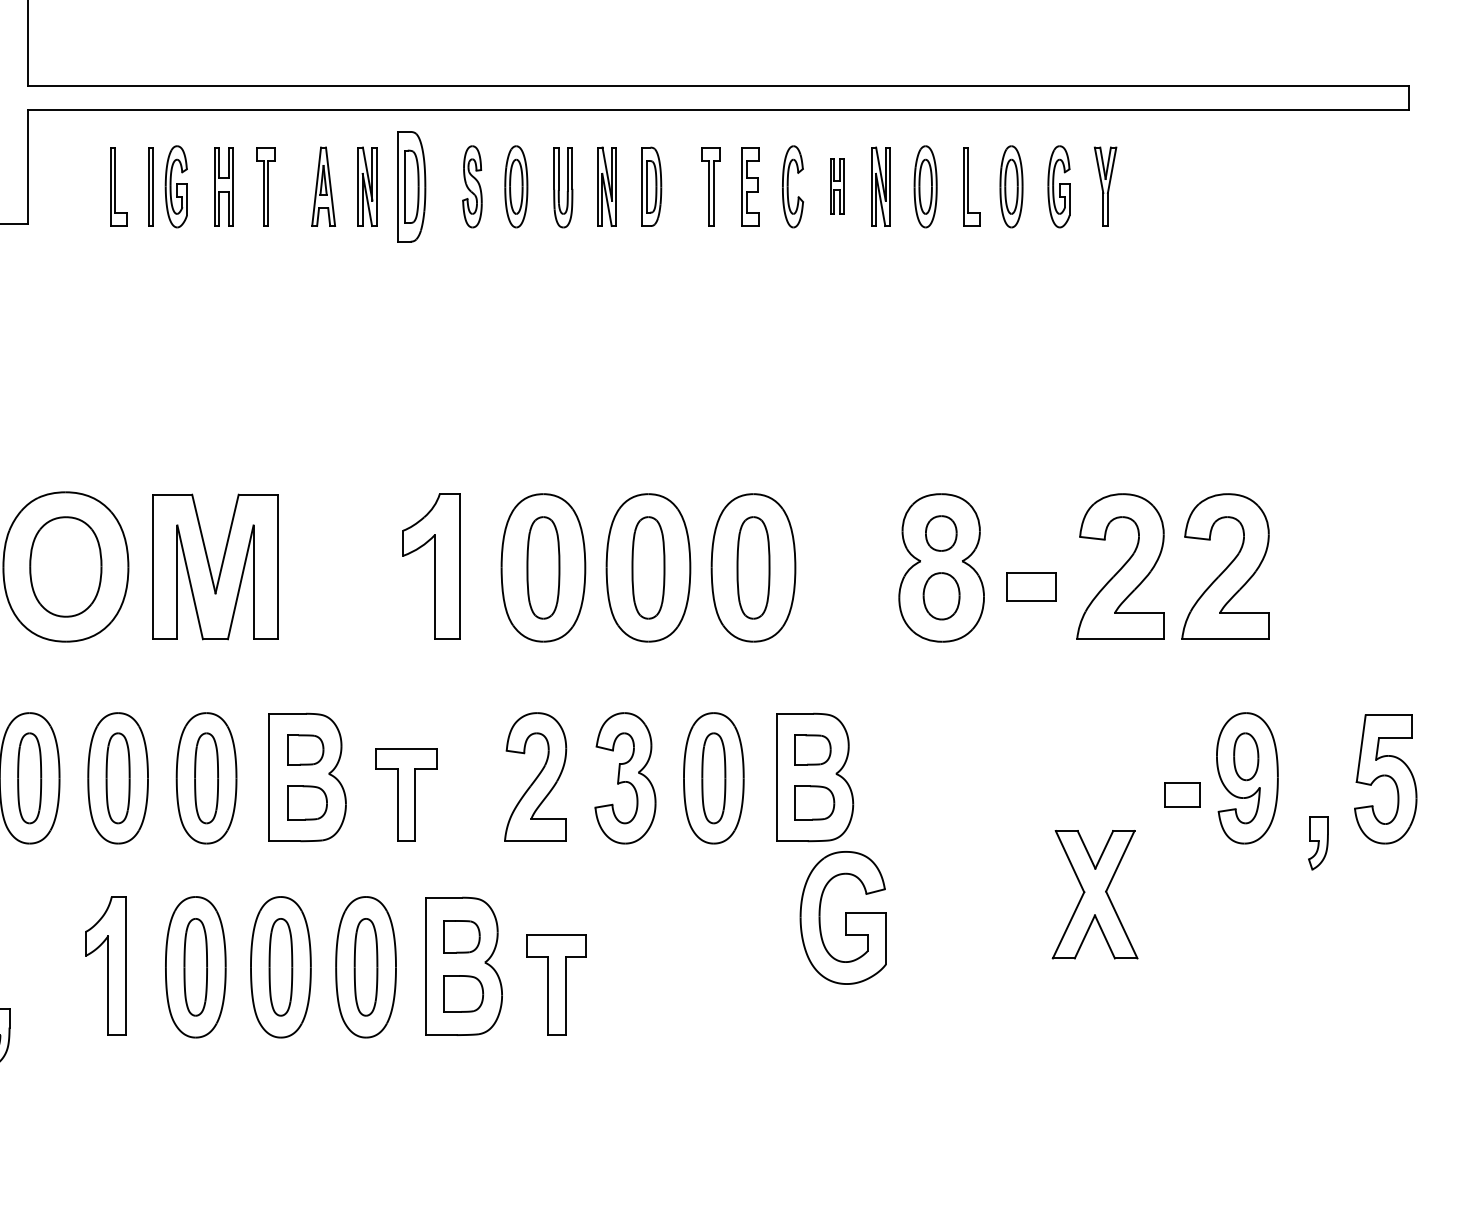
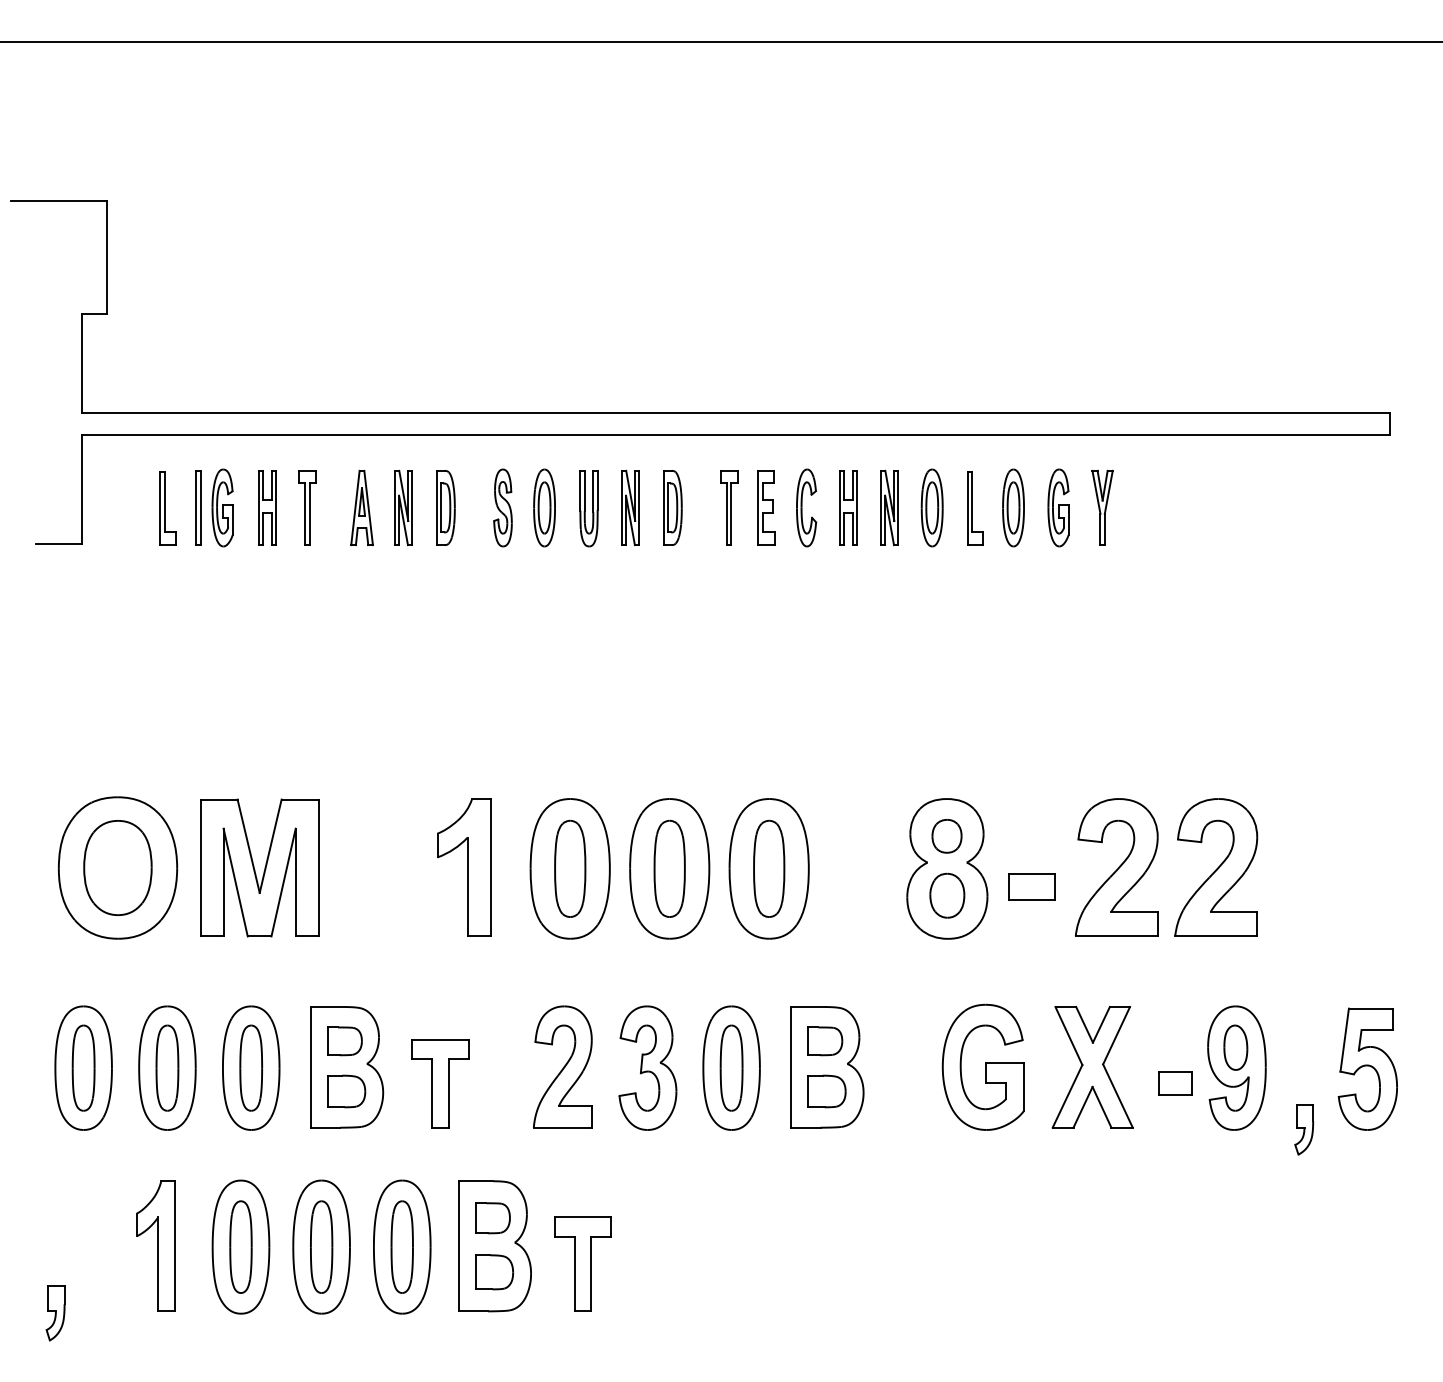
part: (411, 186) -> (445, 507), size x0.71
part: (837, 186) -> (848, 507), size x1.43
part: (1094, 894) -> (1092, 1067), moved
part: (842, 917) -> (982, 1066), moved

